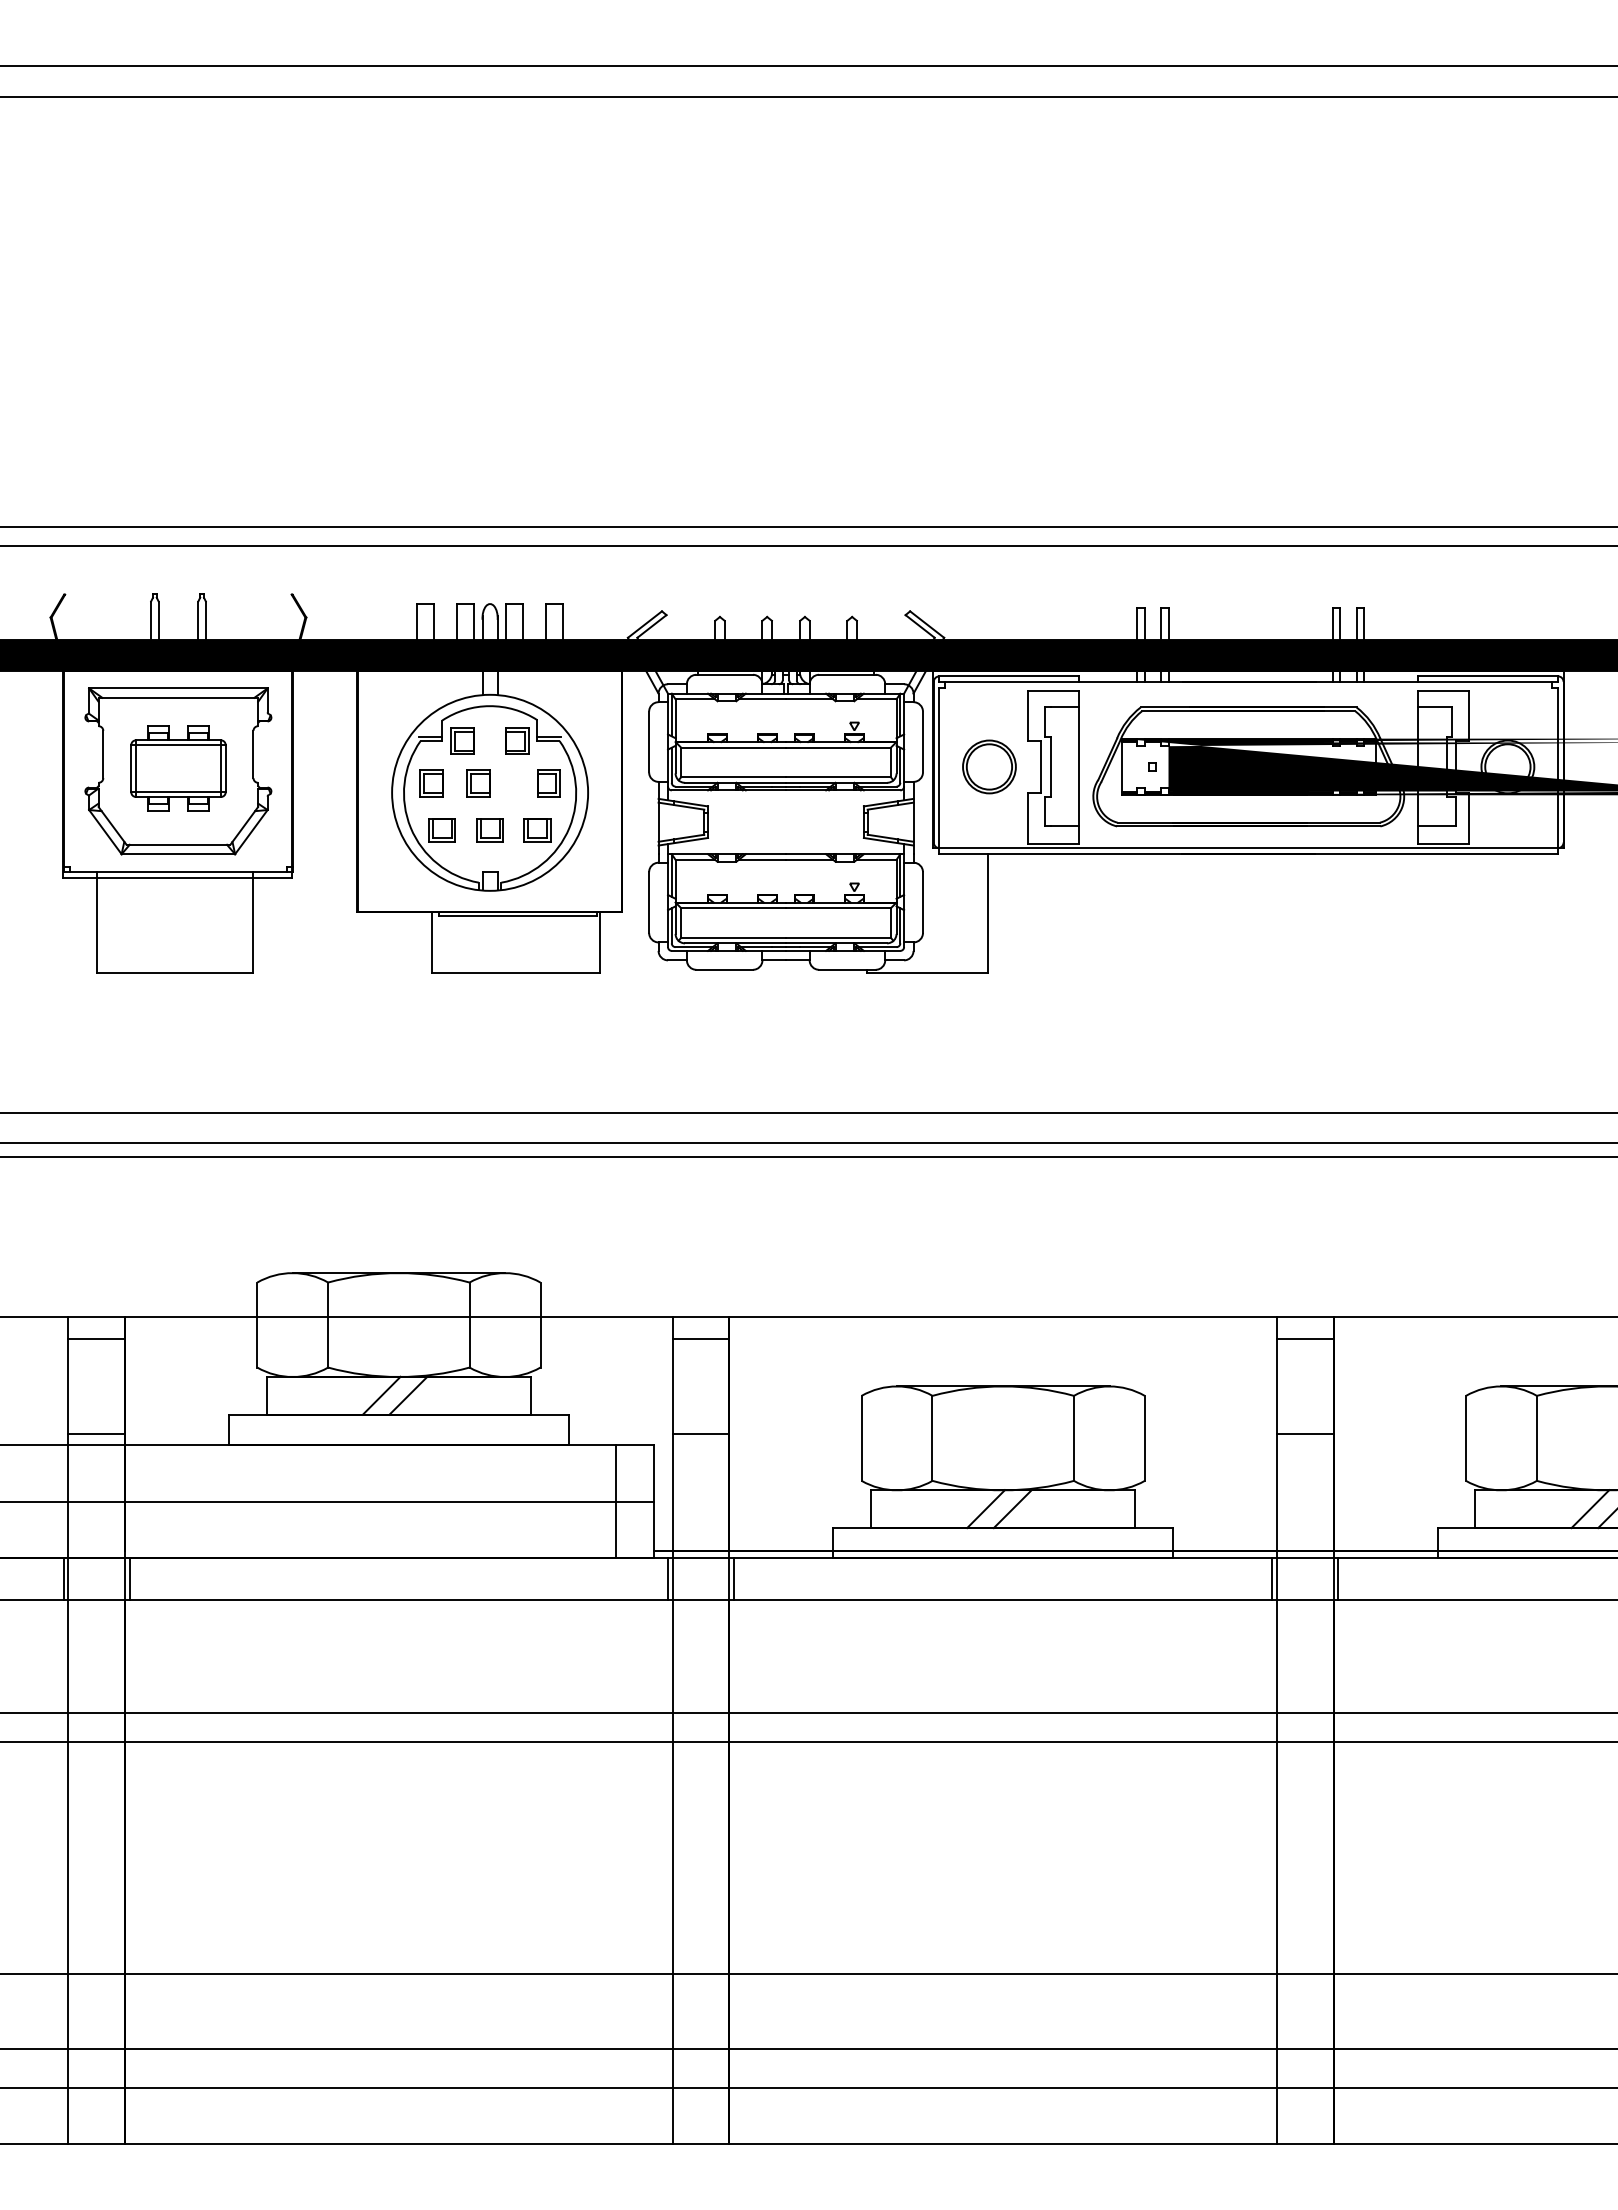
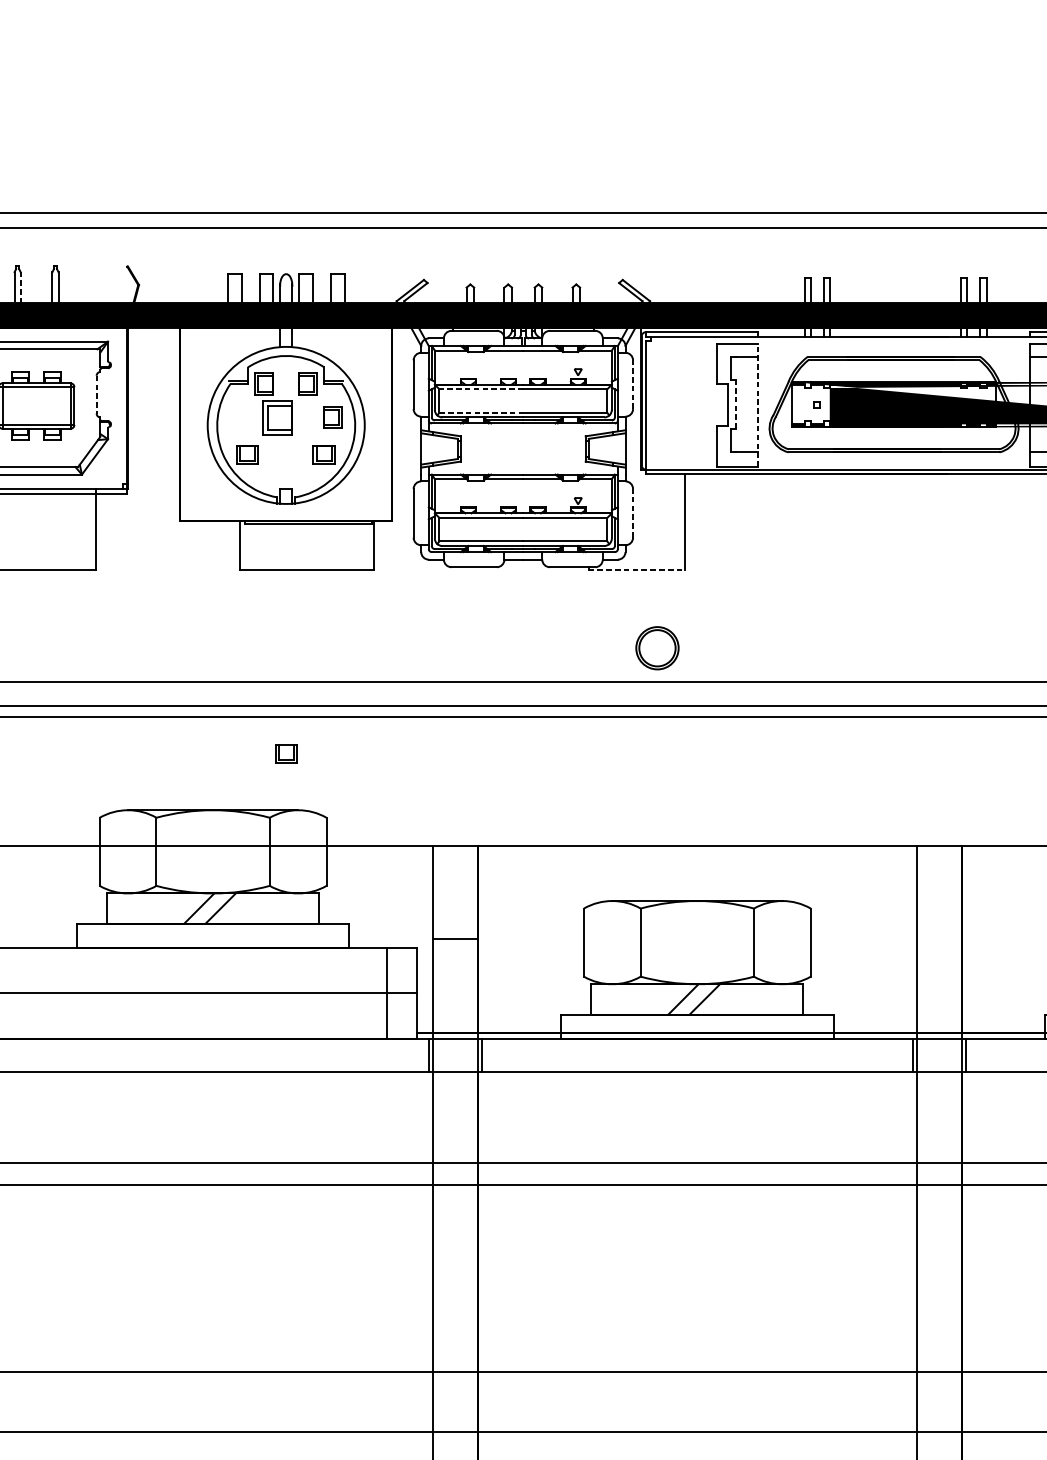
line: (158, 620) -> (20, 287), solid -> dashed
line: (922, 741) -> (632, 384), solid -> dashed
line: (733, 747) -> (481, 389), solid -> dashed
line: (253, 754) -> (96, 394), solid -> dashed
part: (989, 766) -> (657, 647), moved
line: (1050, 766) -> (735, 404), solid -> dashed
line: (1079, 767) -> (758, 405), solid -> dashed
line: (734, 777) -> (482, 413), solid -> dashed
part: (431, 783) -> (239, 417), removed
part: (478, 783) -> (276, 417), size x1.6
part: (489, 830) -> (285, 754), moved
line: (922, 902) -> (632, 513), solid -> dashed
line: (928, 972) -> (637, 569), solid -> dashed
line: (700, 1339) -> (454, 863), removed
line: (1305, 1339) -> (939, 863), removed
line: (1305, 1433) -> (939, 938), removed

